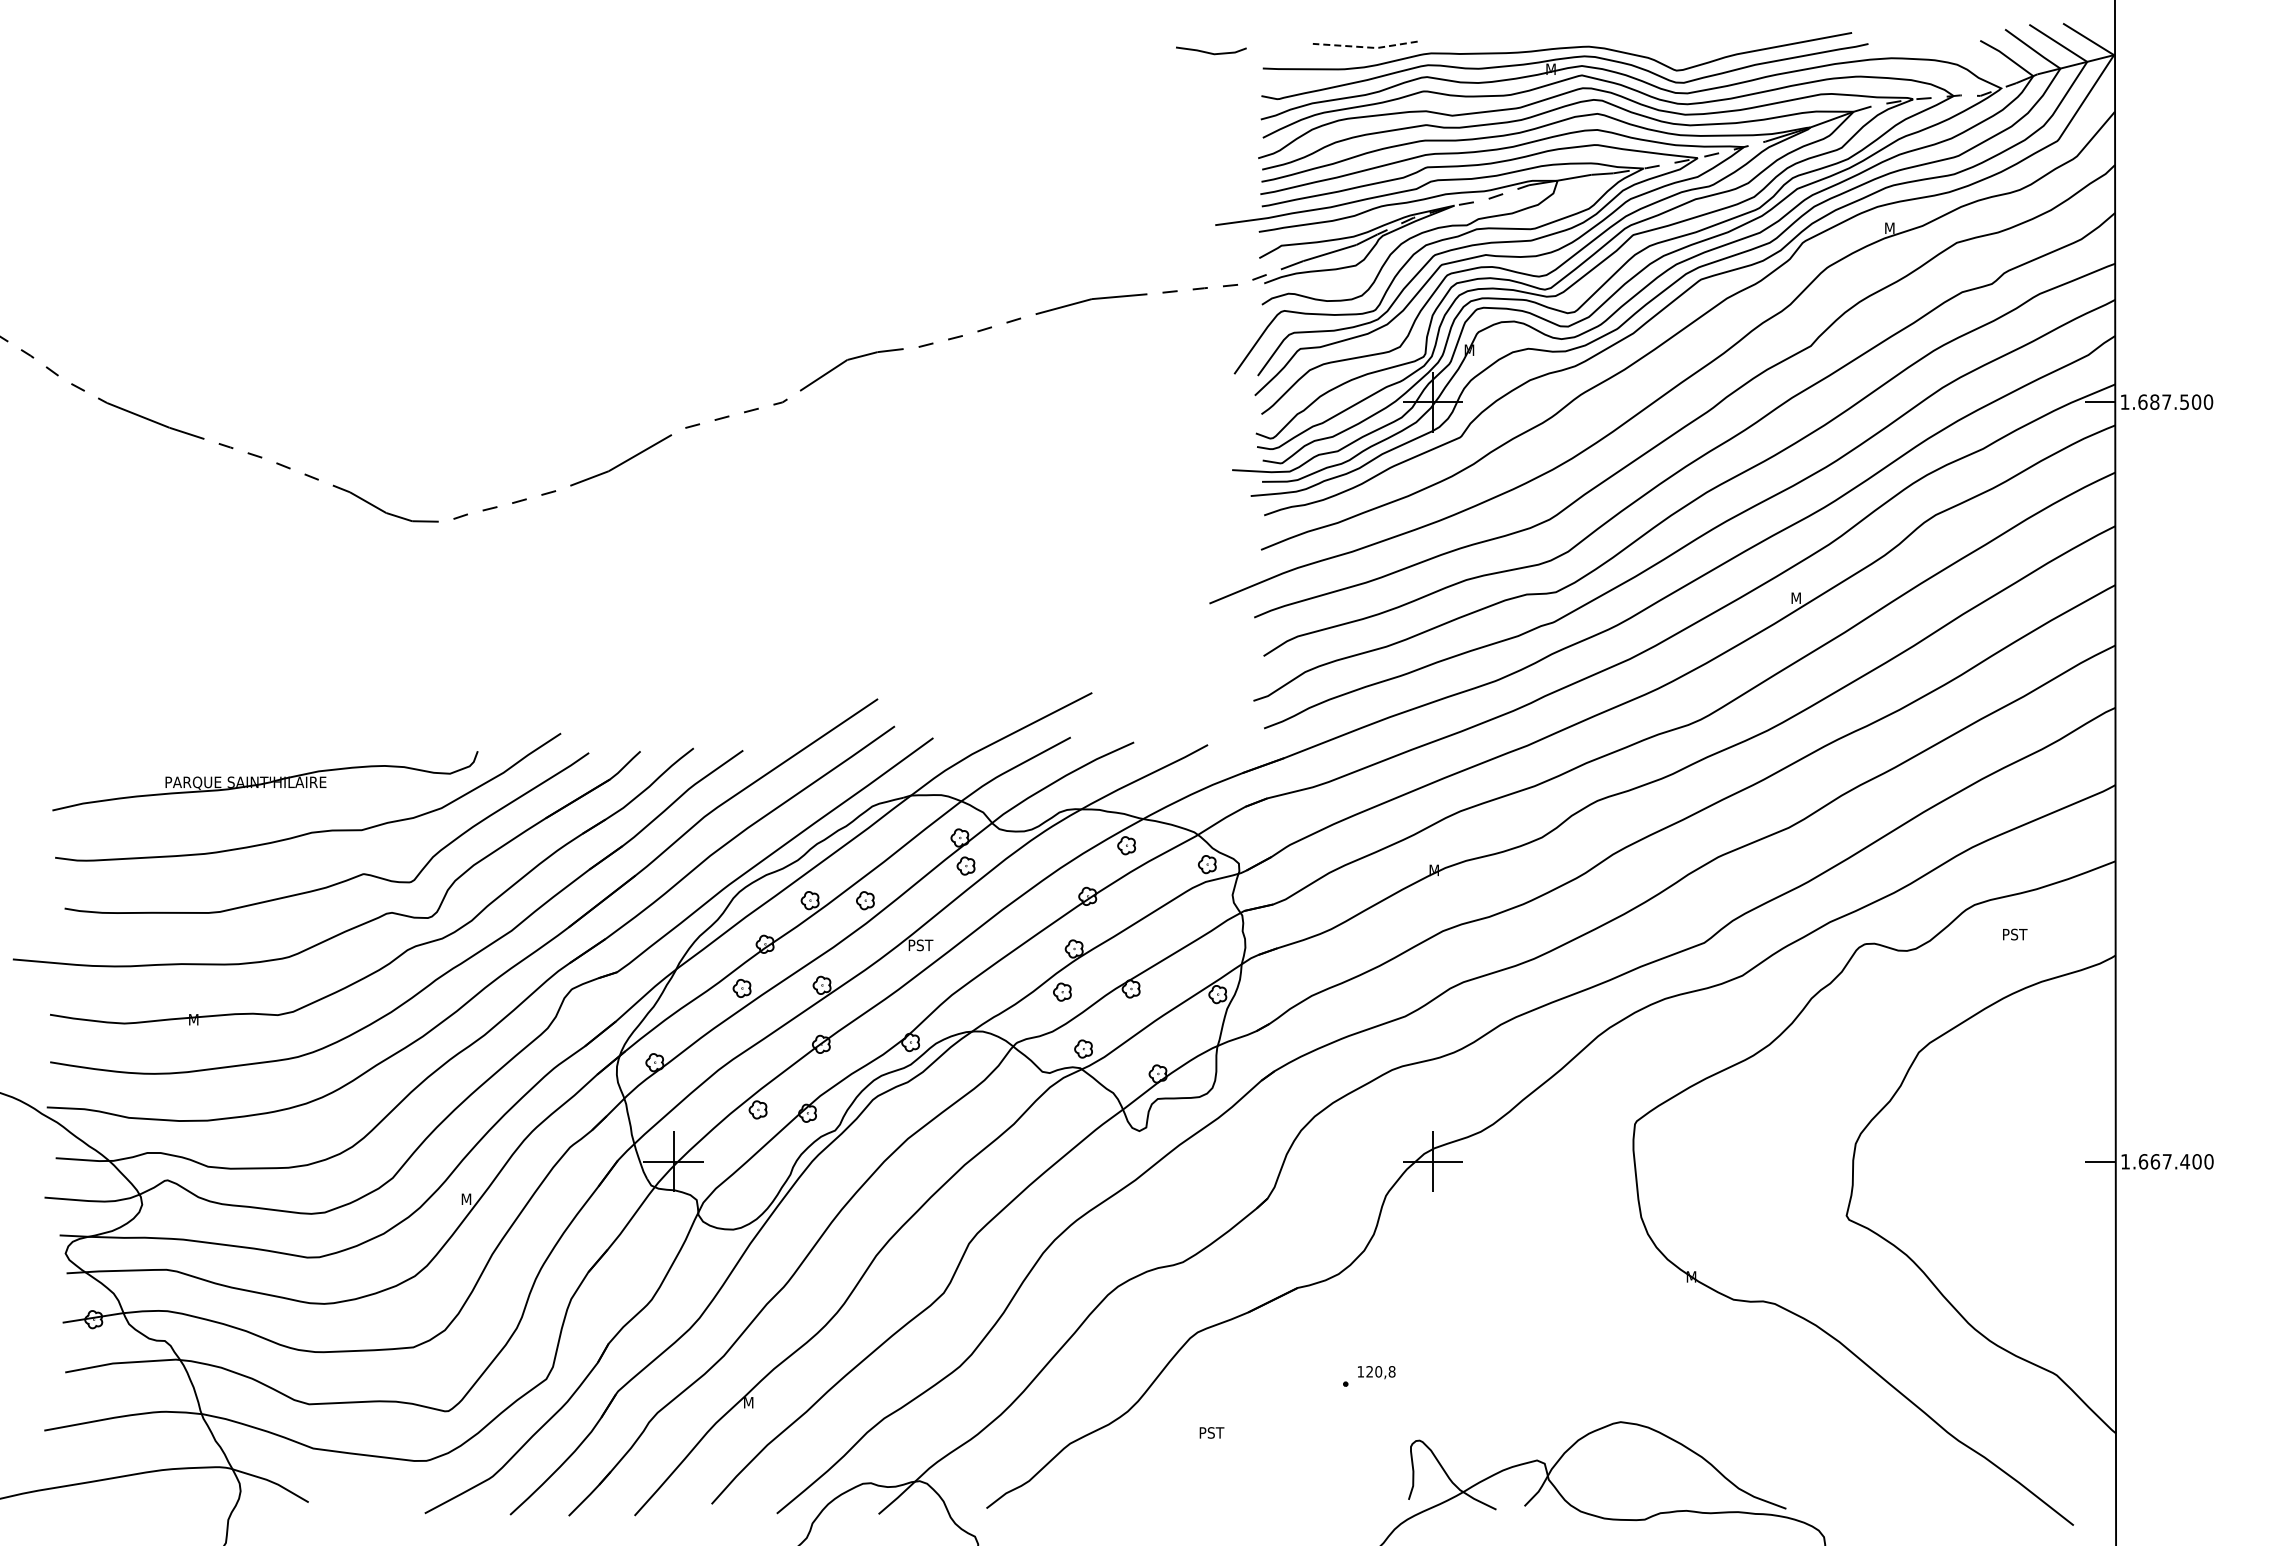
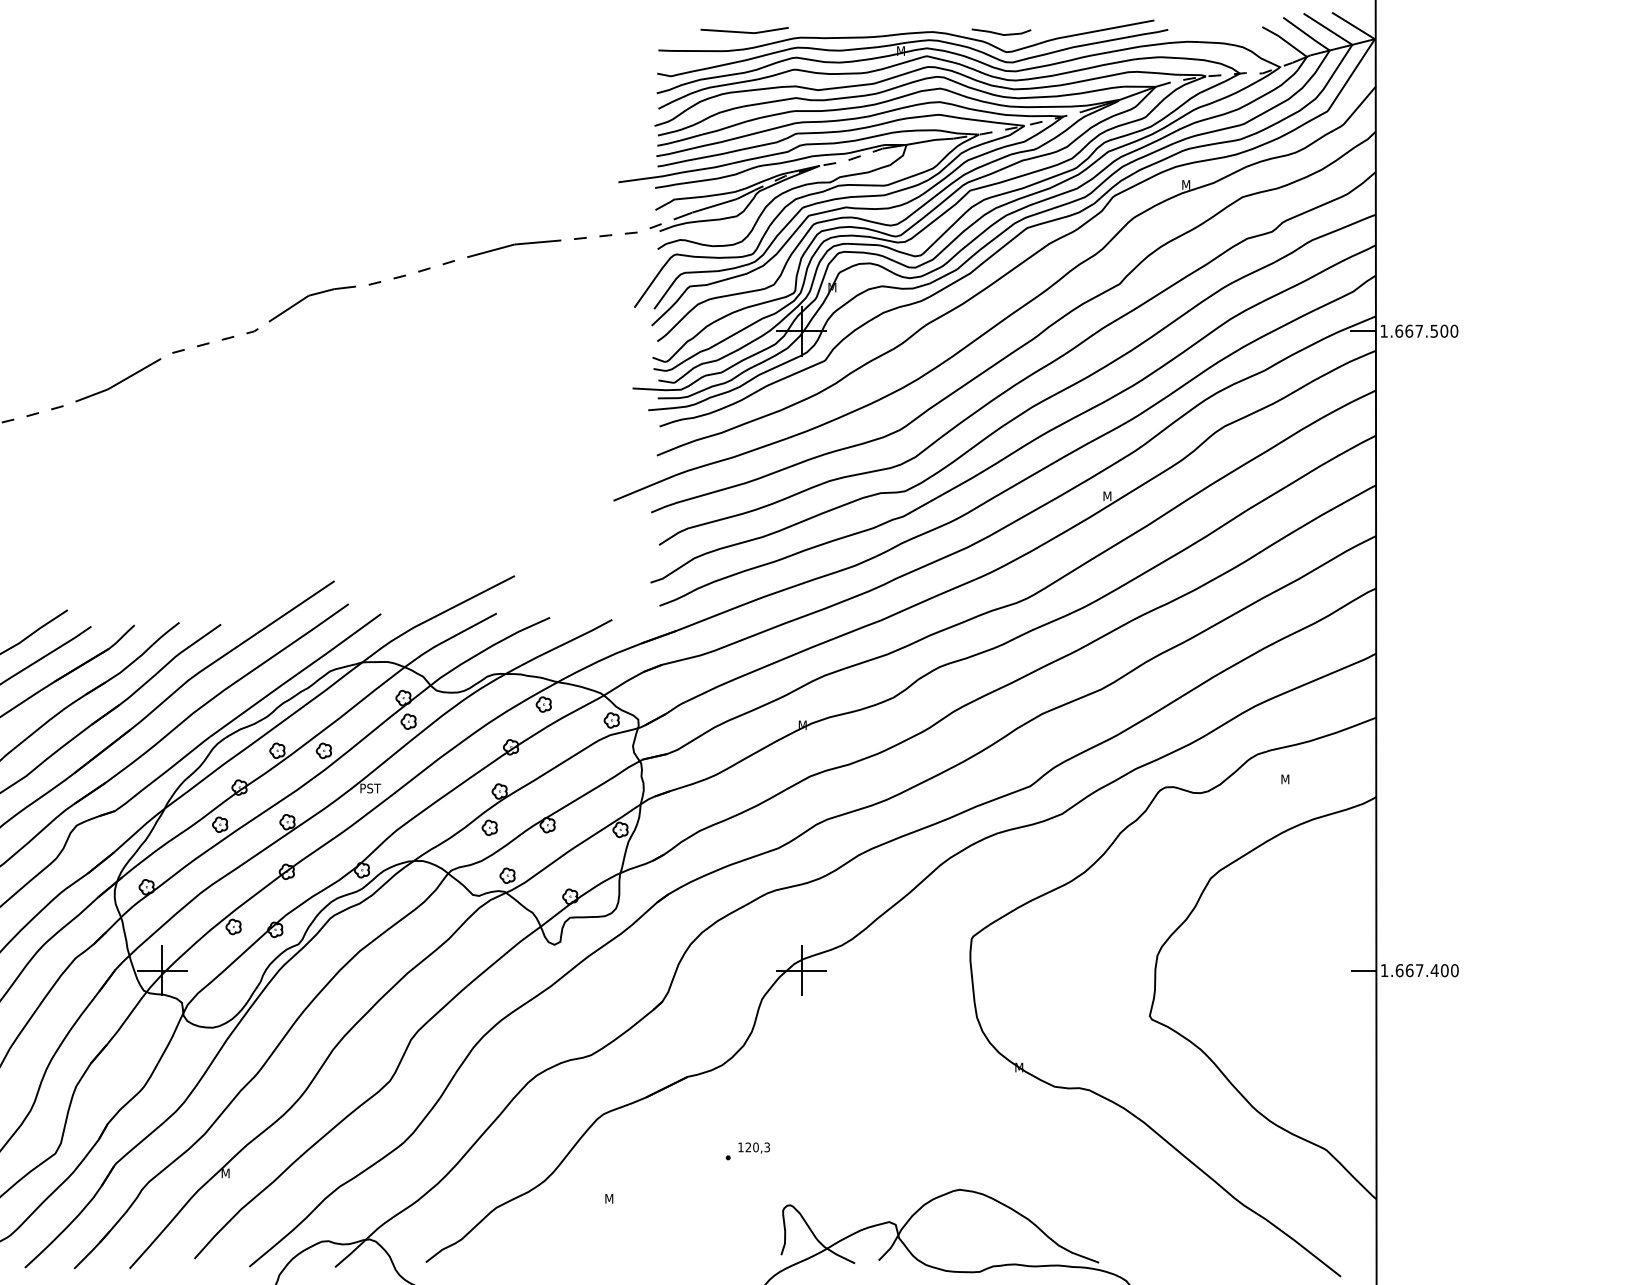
line: (1366, 47) -> (745, 32), dashed -> solid
line: (1211, 52) -> (1001, 33), moved
text: (2154, 401) -> (1408, 330), 1.687.500 -> 1.667.500
text: (2015, 934) -> (1291, 779), PST -> M
text: (1391, 1371) -> (766, 1147), 120,8 -> 120,3
text: (1212, 1432) -> (616, 1198), PST -> M

